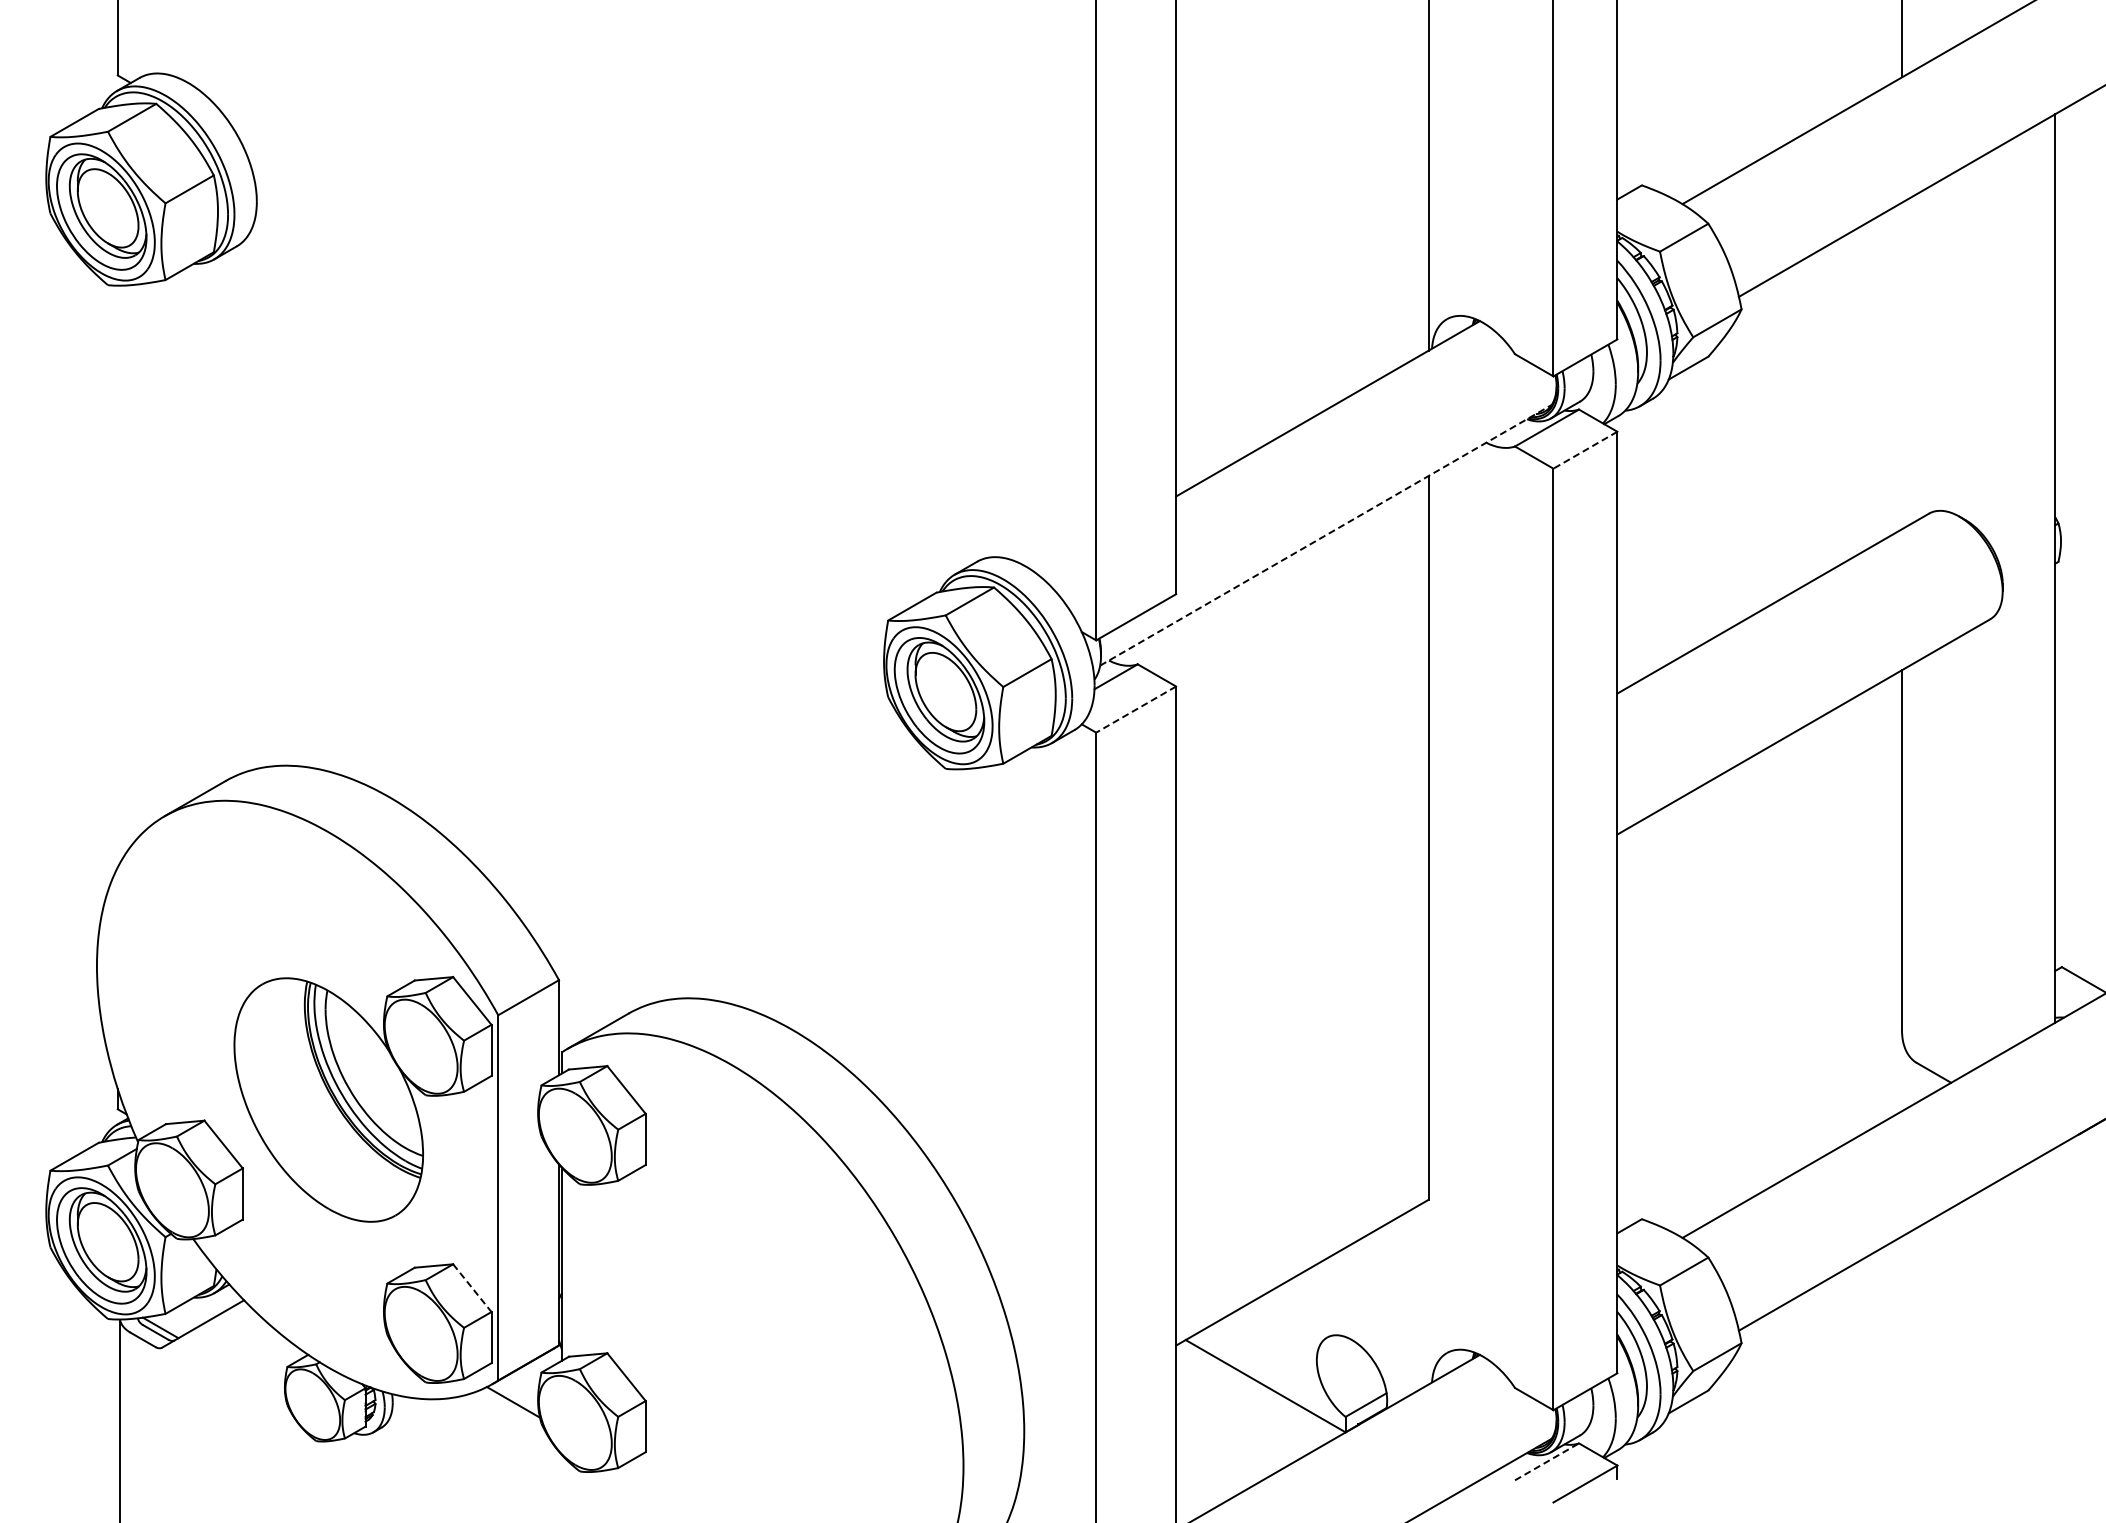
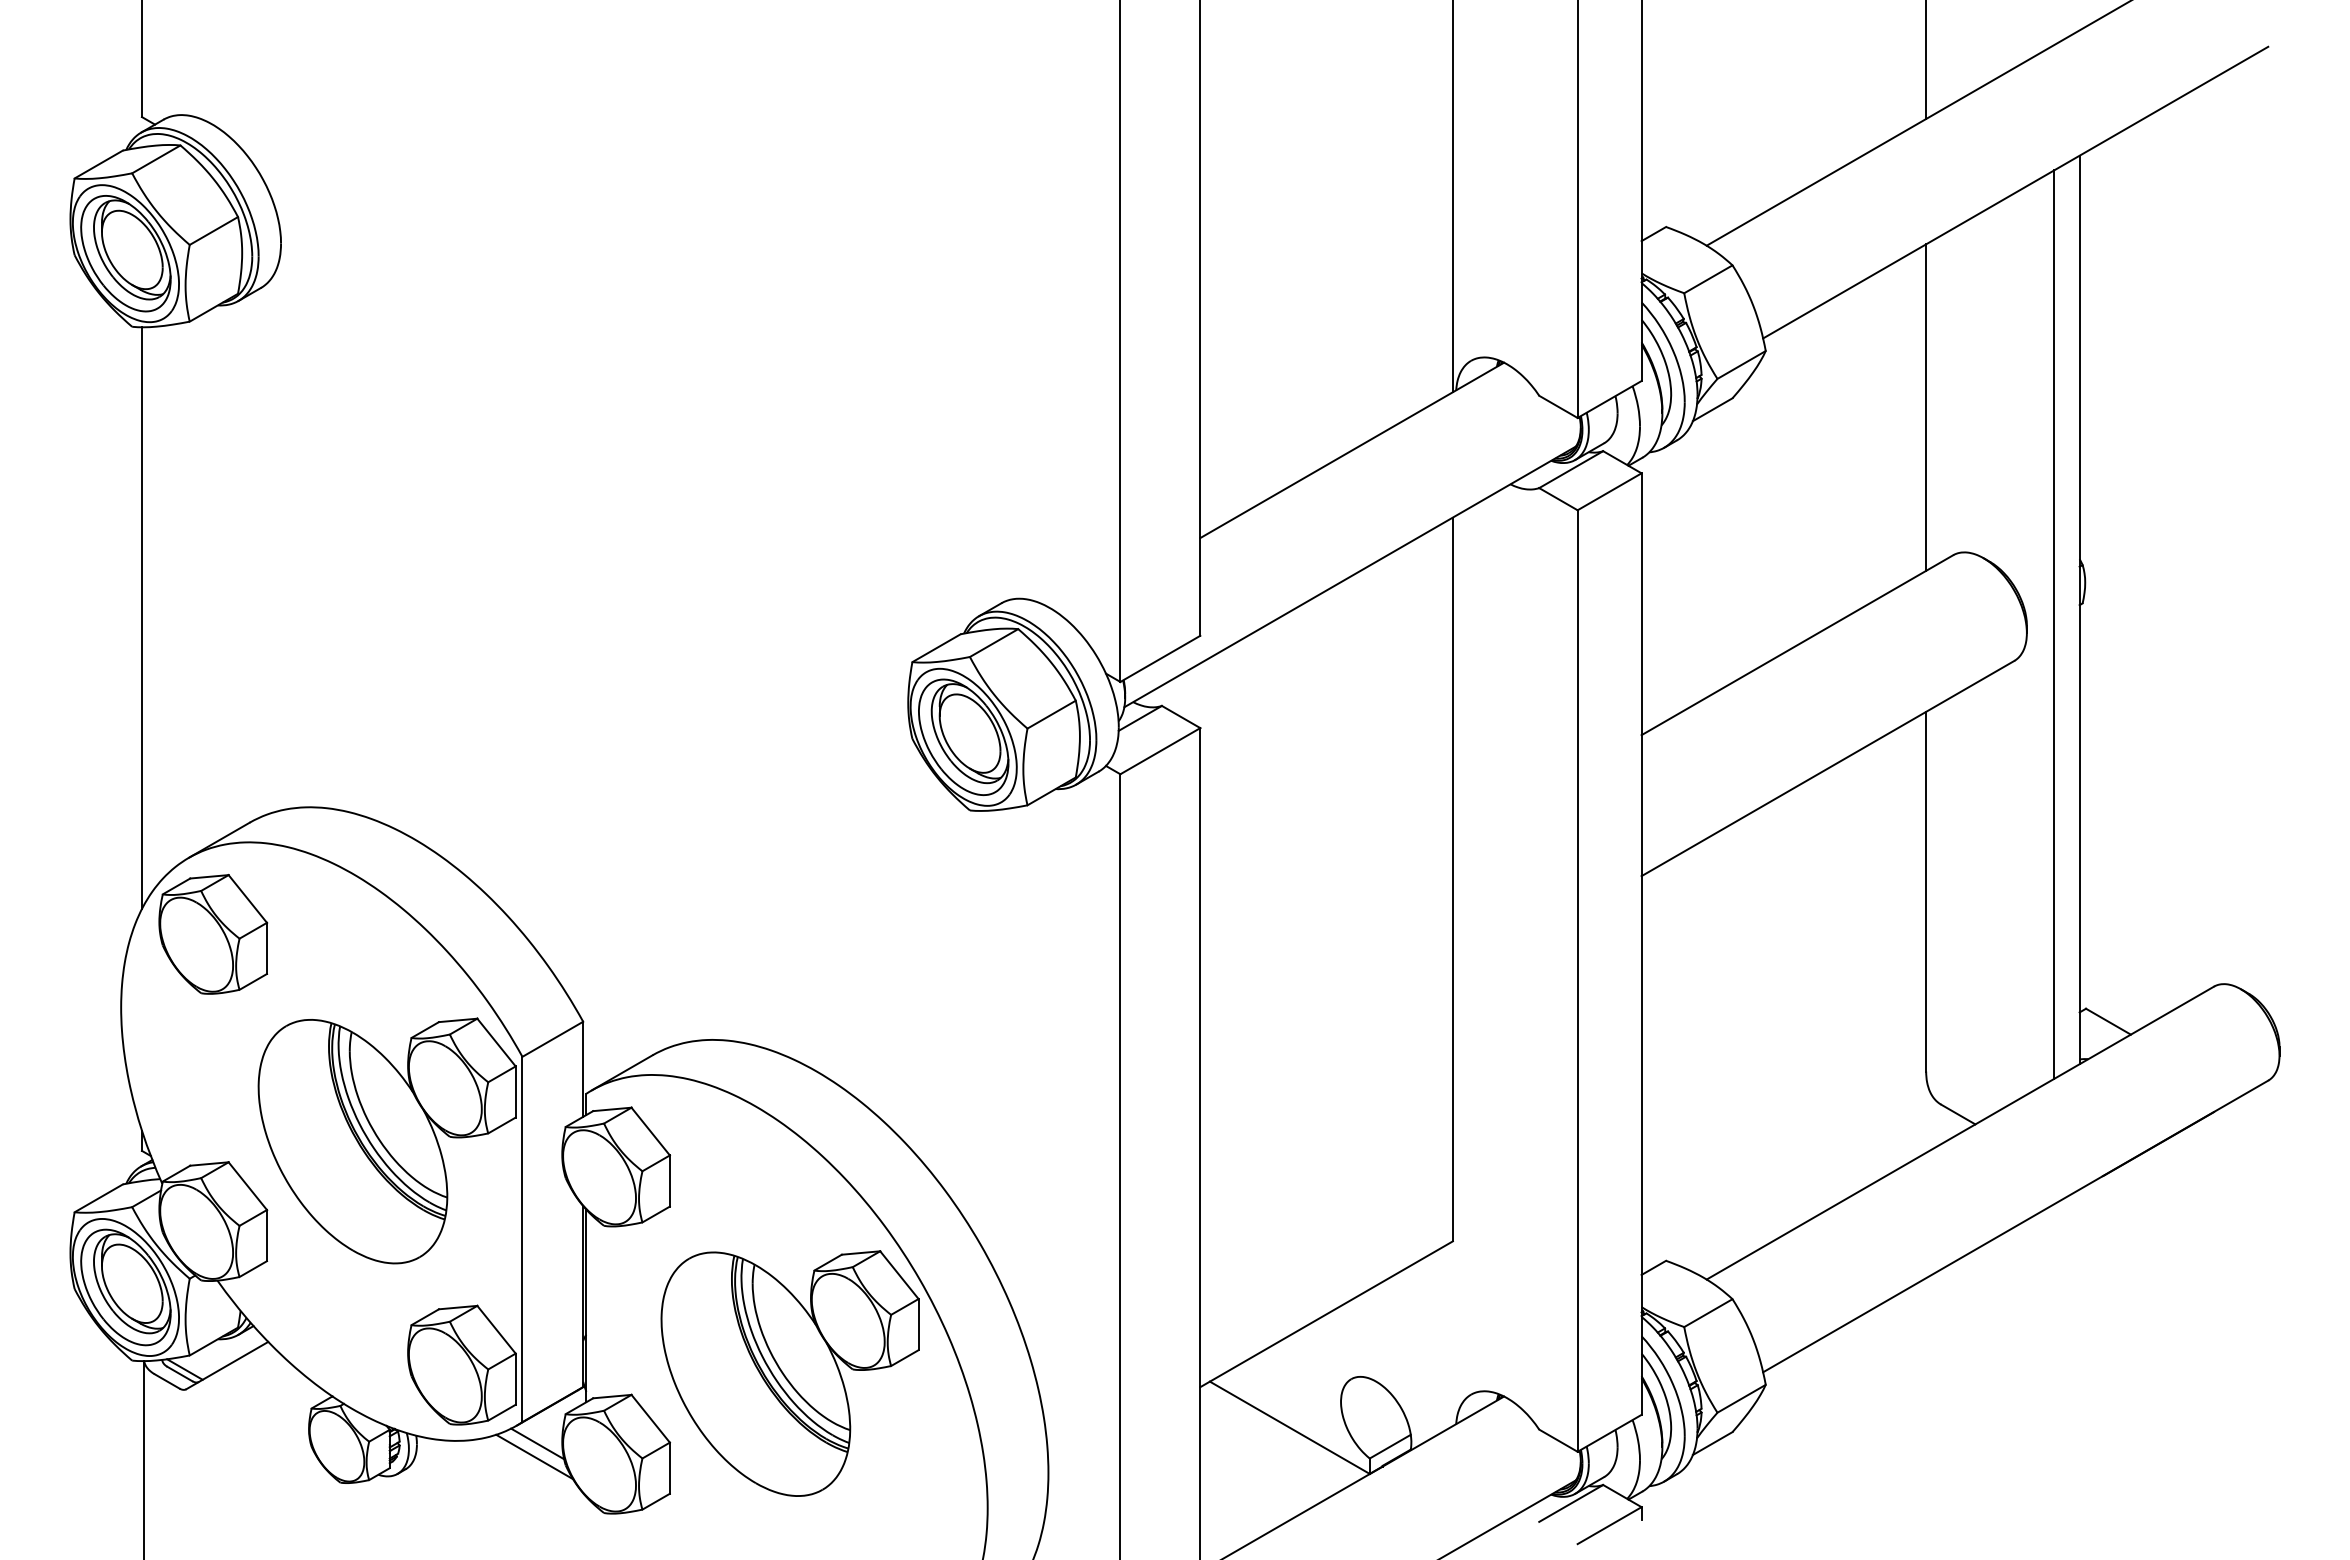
line: (1902, 365) -> (1926, 407), added
line: (1585, 449) -> (1609, 491), dashed -> solid
line: (1326, 534) -> (1350, 576), dashed -> solid
line: (117, 576) -> (141, 618), added
line: (2030, 582) -> (2054, 624), added
line: (1135, 709) -> (1159, 751), dashed -> solid
part: (189, 892) -> (213, 934), added
line: (472, 1287) -> (496, 1329), dashed -> solid
part: (765, 1331) -> (789, 1373), added
line: (510, 1414) -> (534, 1456), added
line: (1547, 1461) -> (1571, 1503), dashed -> solid

